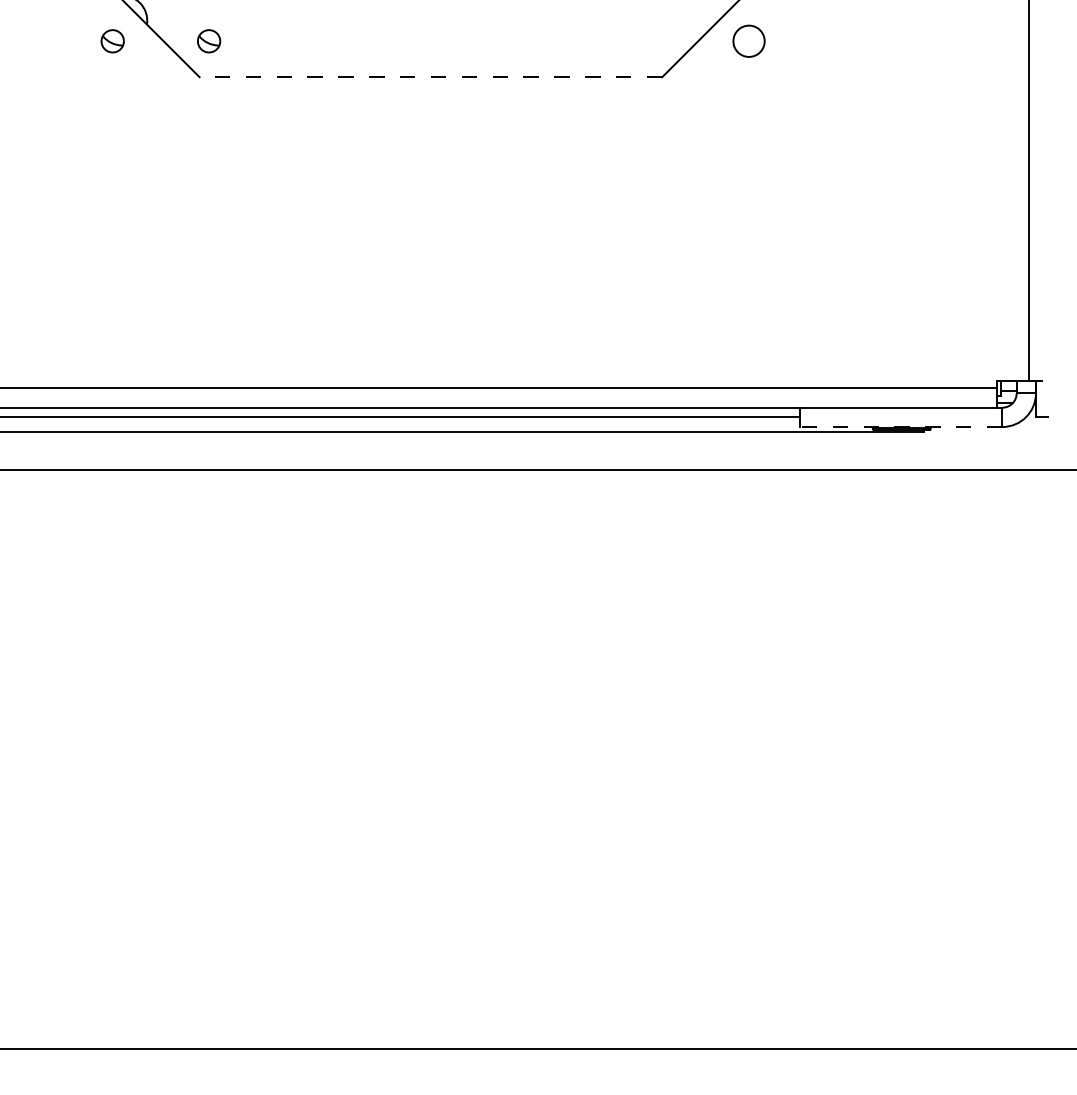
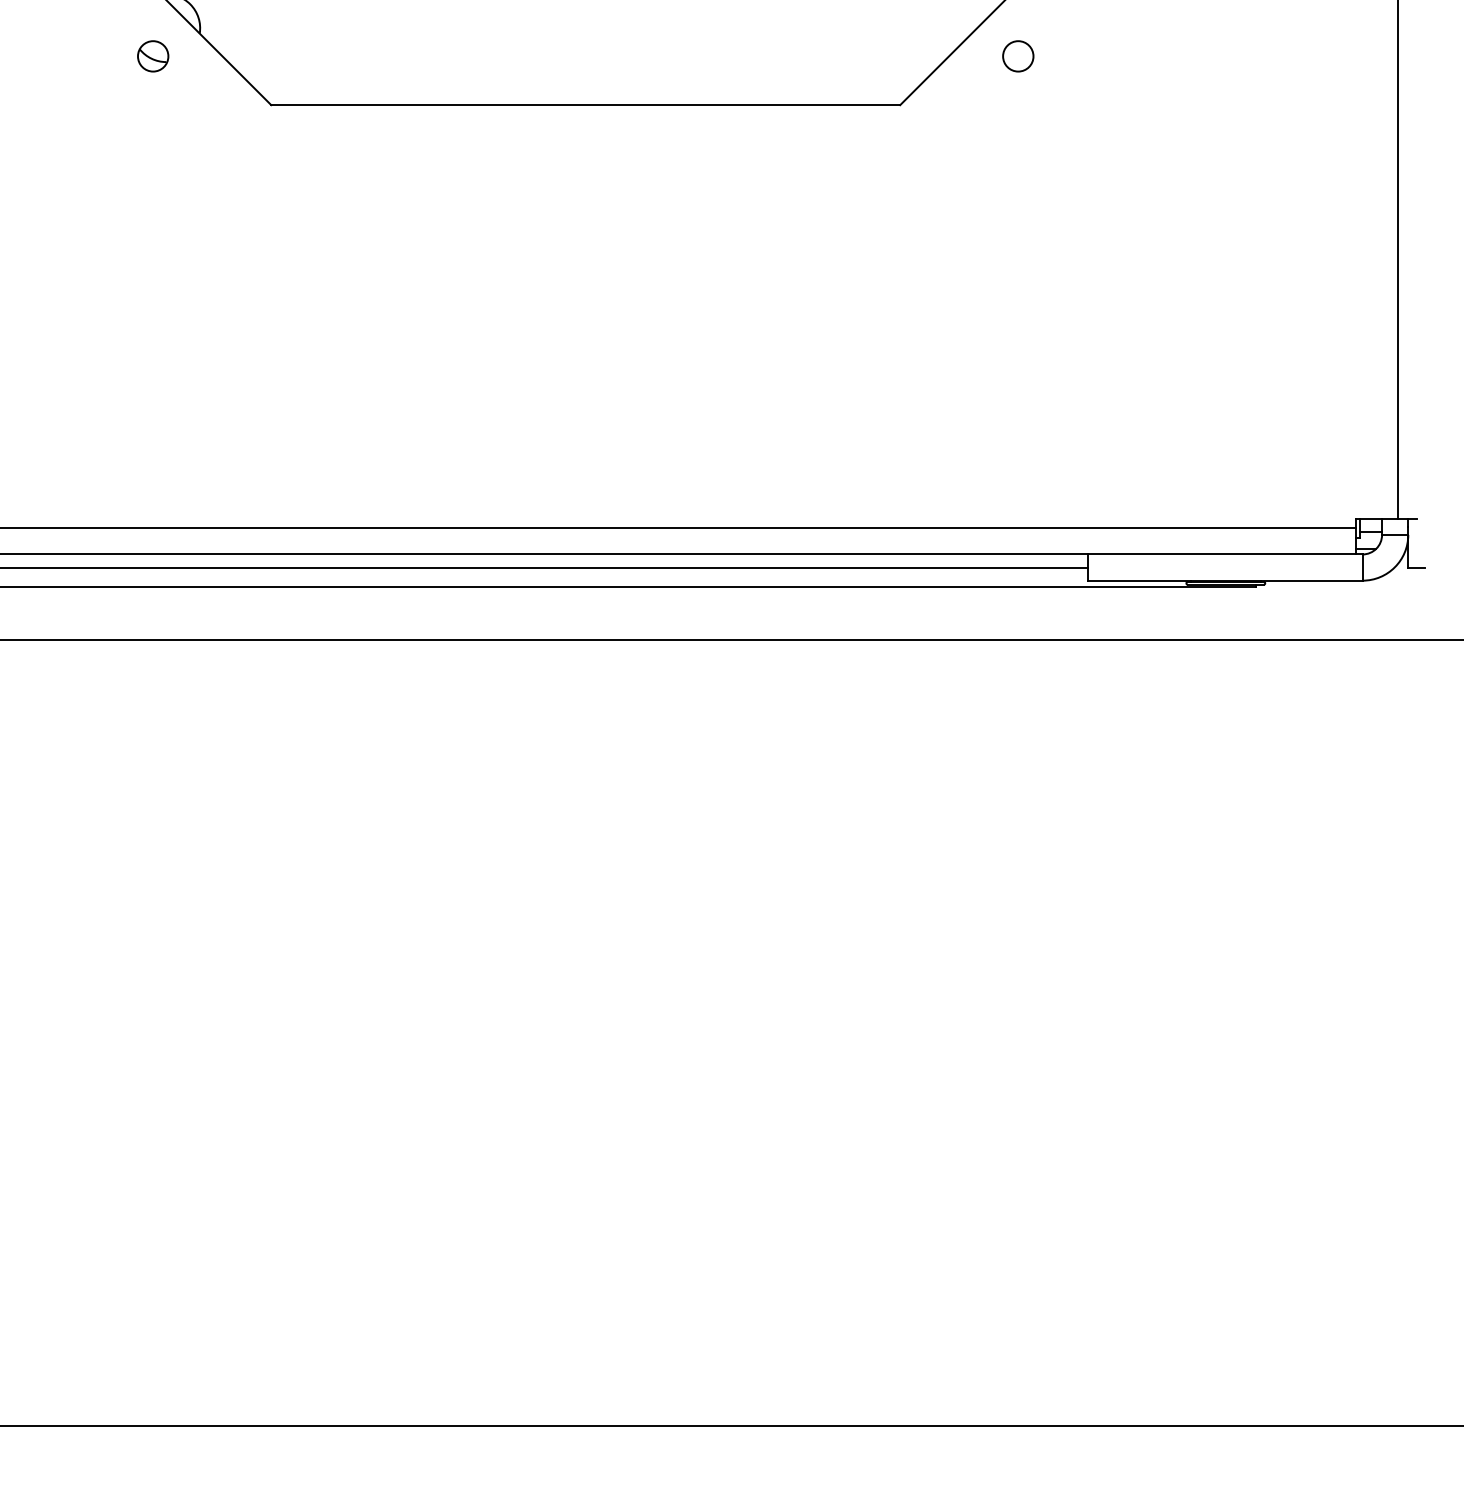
part: (209, 41) -> (284, 56), removed
circle: (749, 41) -> (1018, 56), size x0.71
line: (430, 77) -> (585, 105), dashed -> solid
line: (900, 426) -> (1224, 580), dashed -> solid

